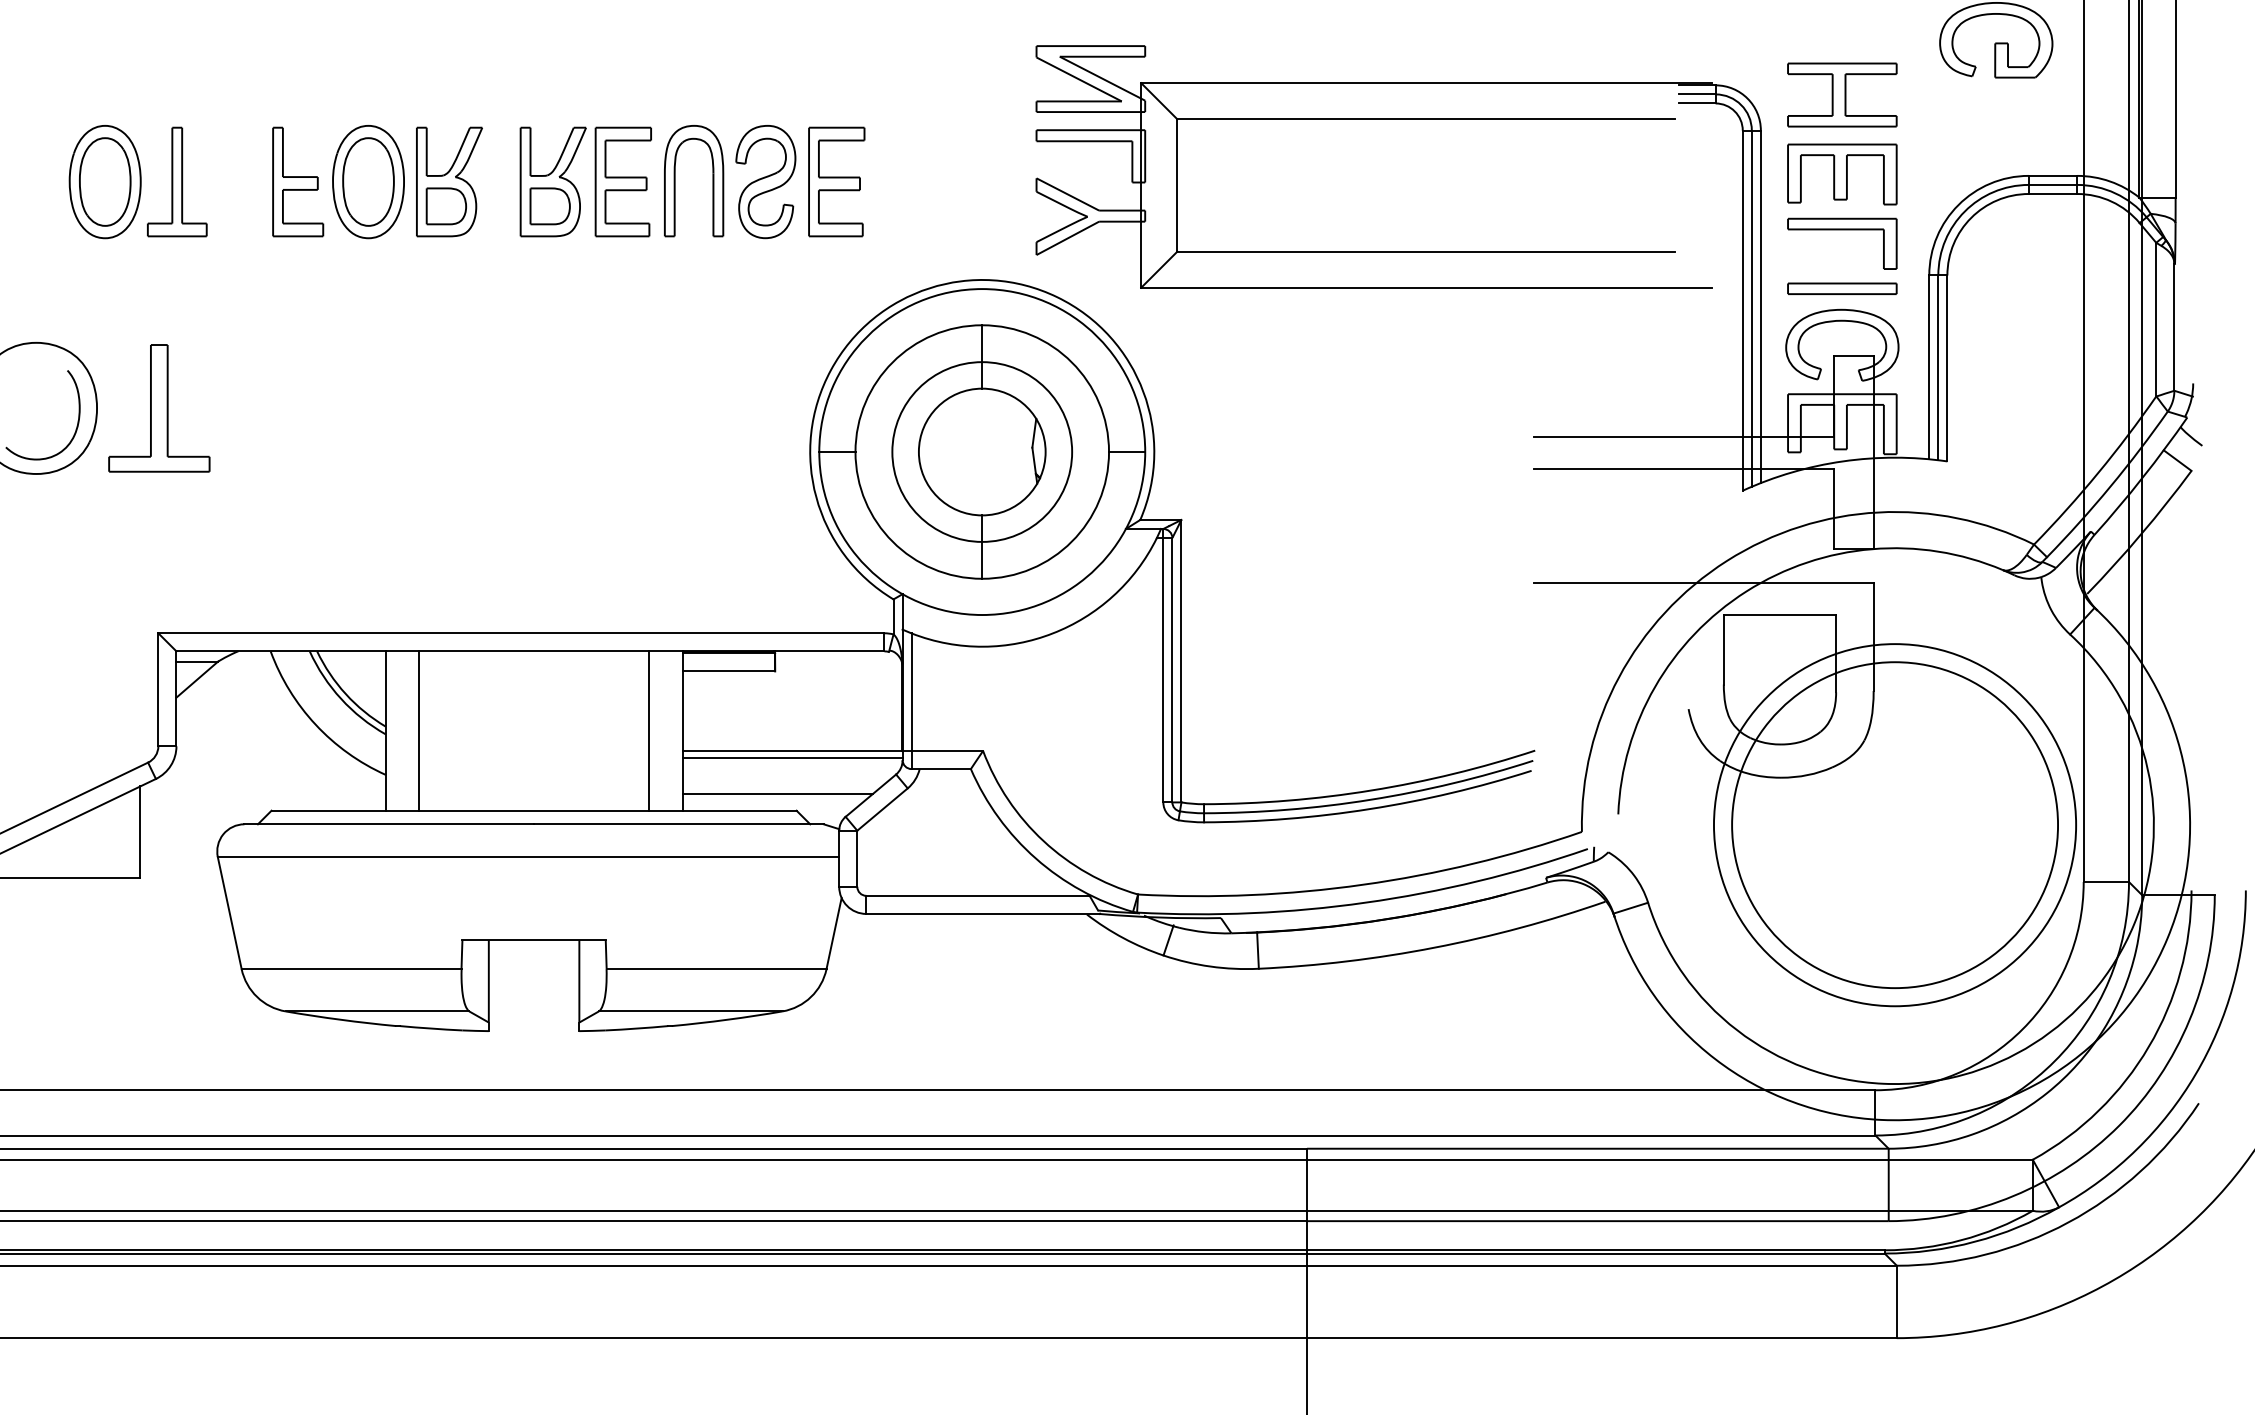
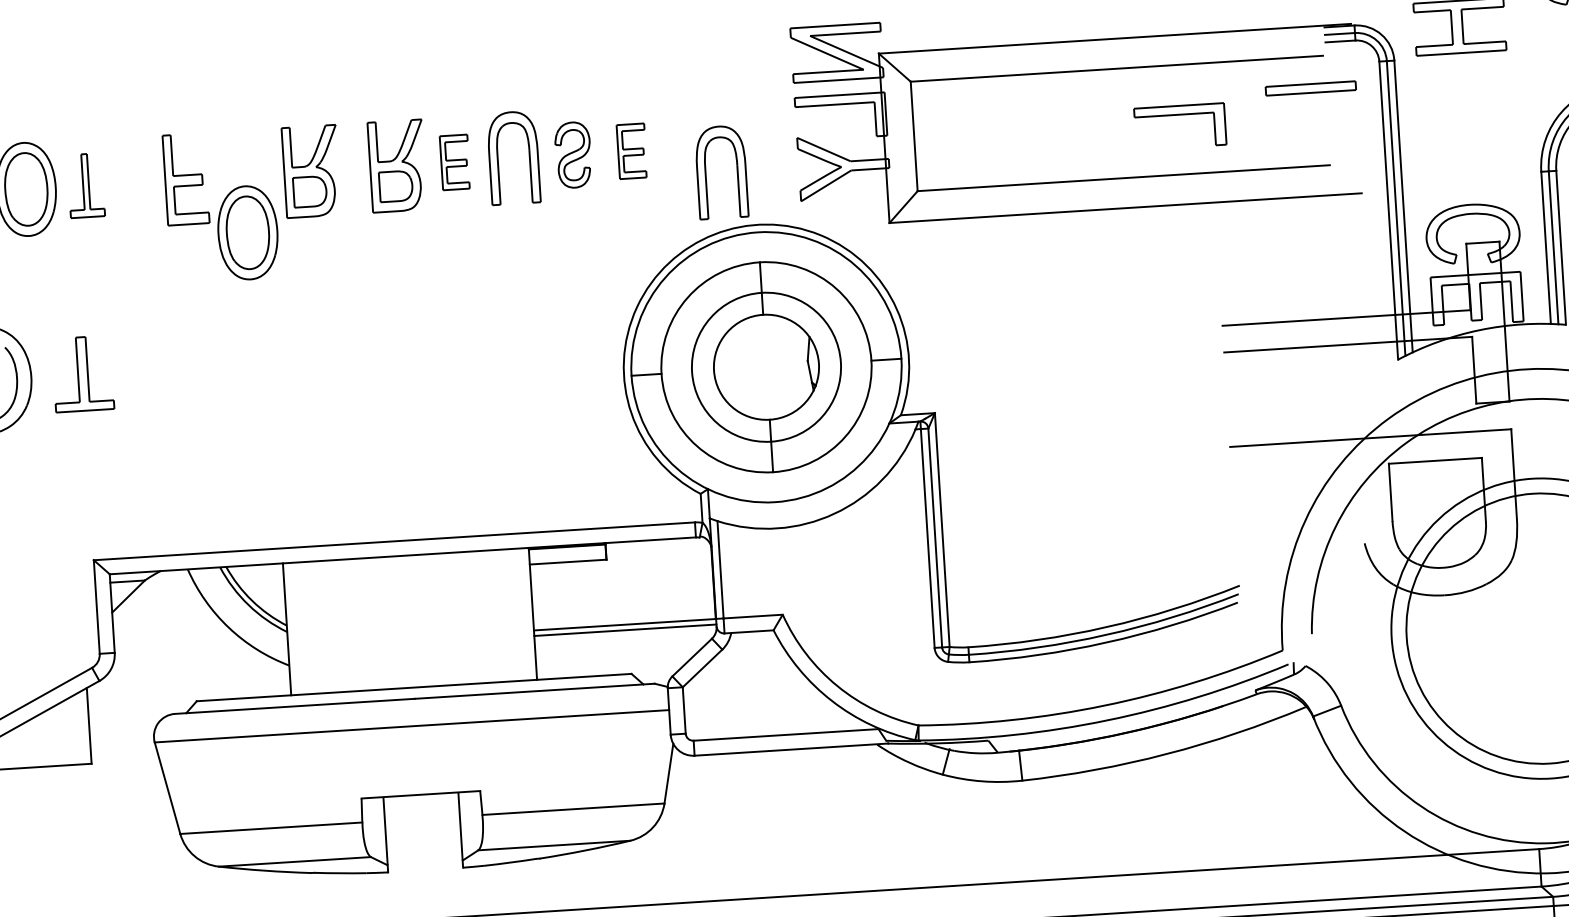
part: (1842, 174) -> (1464, 92), removed
part: (177, 181) -> (86, 185), size x0.7
part: (622, 181) -> (454, 162), size x0.6
part: (836, 181) -> (631, 150), size x0.6
part: (368, 182) -> (247, 233), moved
part: (765, 182) -> (573, 155), size x0.7
part: (961, 214) -> (736, 171), added
part: (1842, 230) -> (1179, 115), moved
part: (1842, 288) -> (1310, 88), moved
part: (159, 408) -> (83, 374), size x0.7
line: (419, 730) -> (315, 627), removed
line: (648, 730) -> (504, 615), removed
line: (777, 793) -> (614, 660), removed

